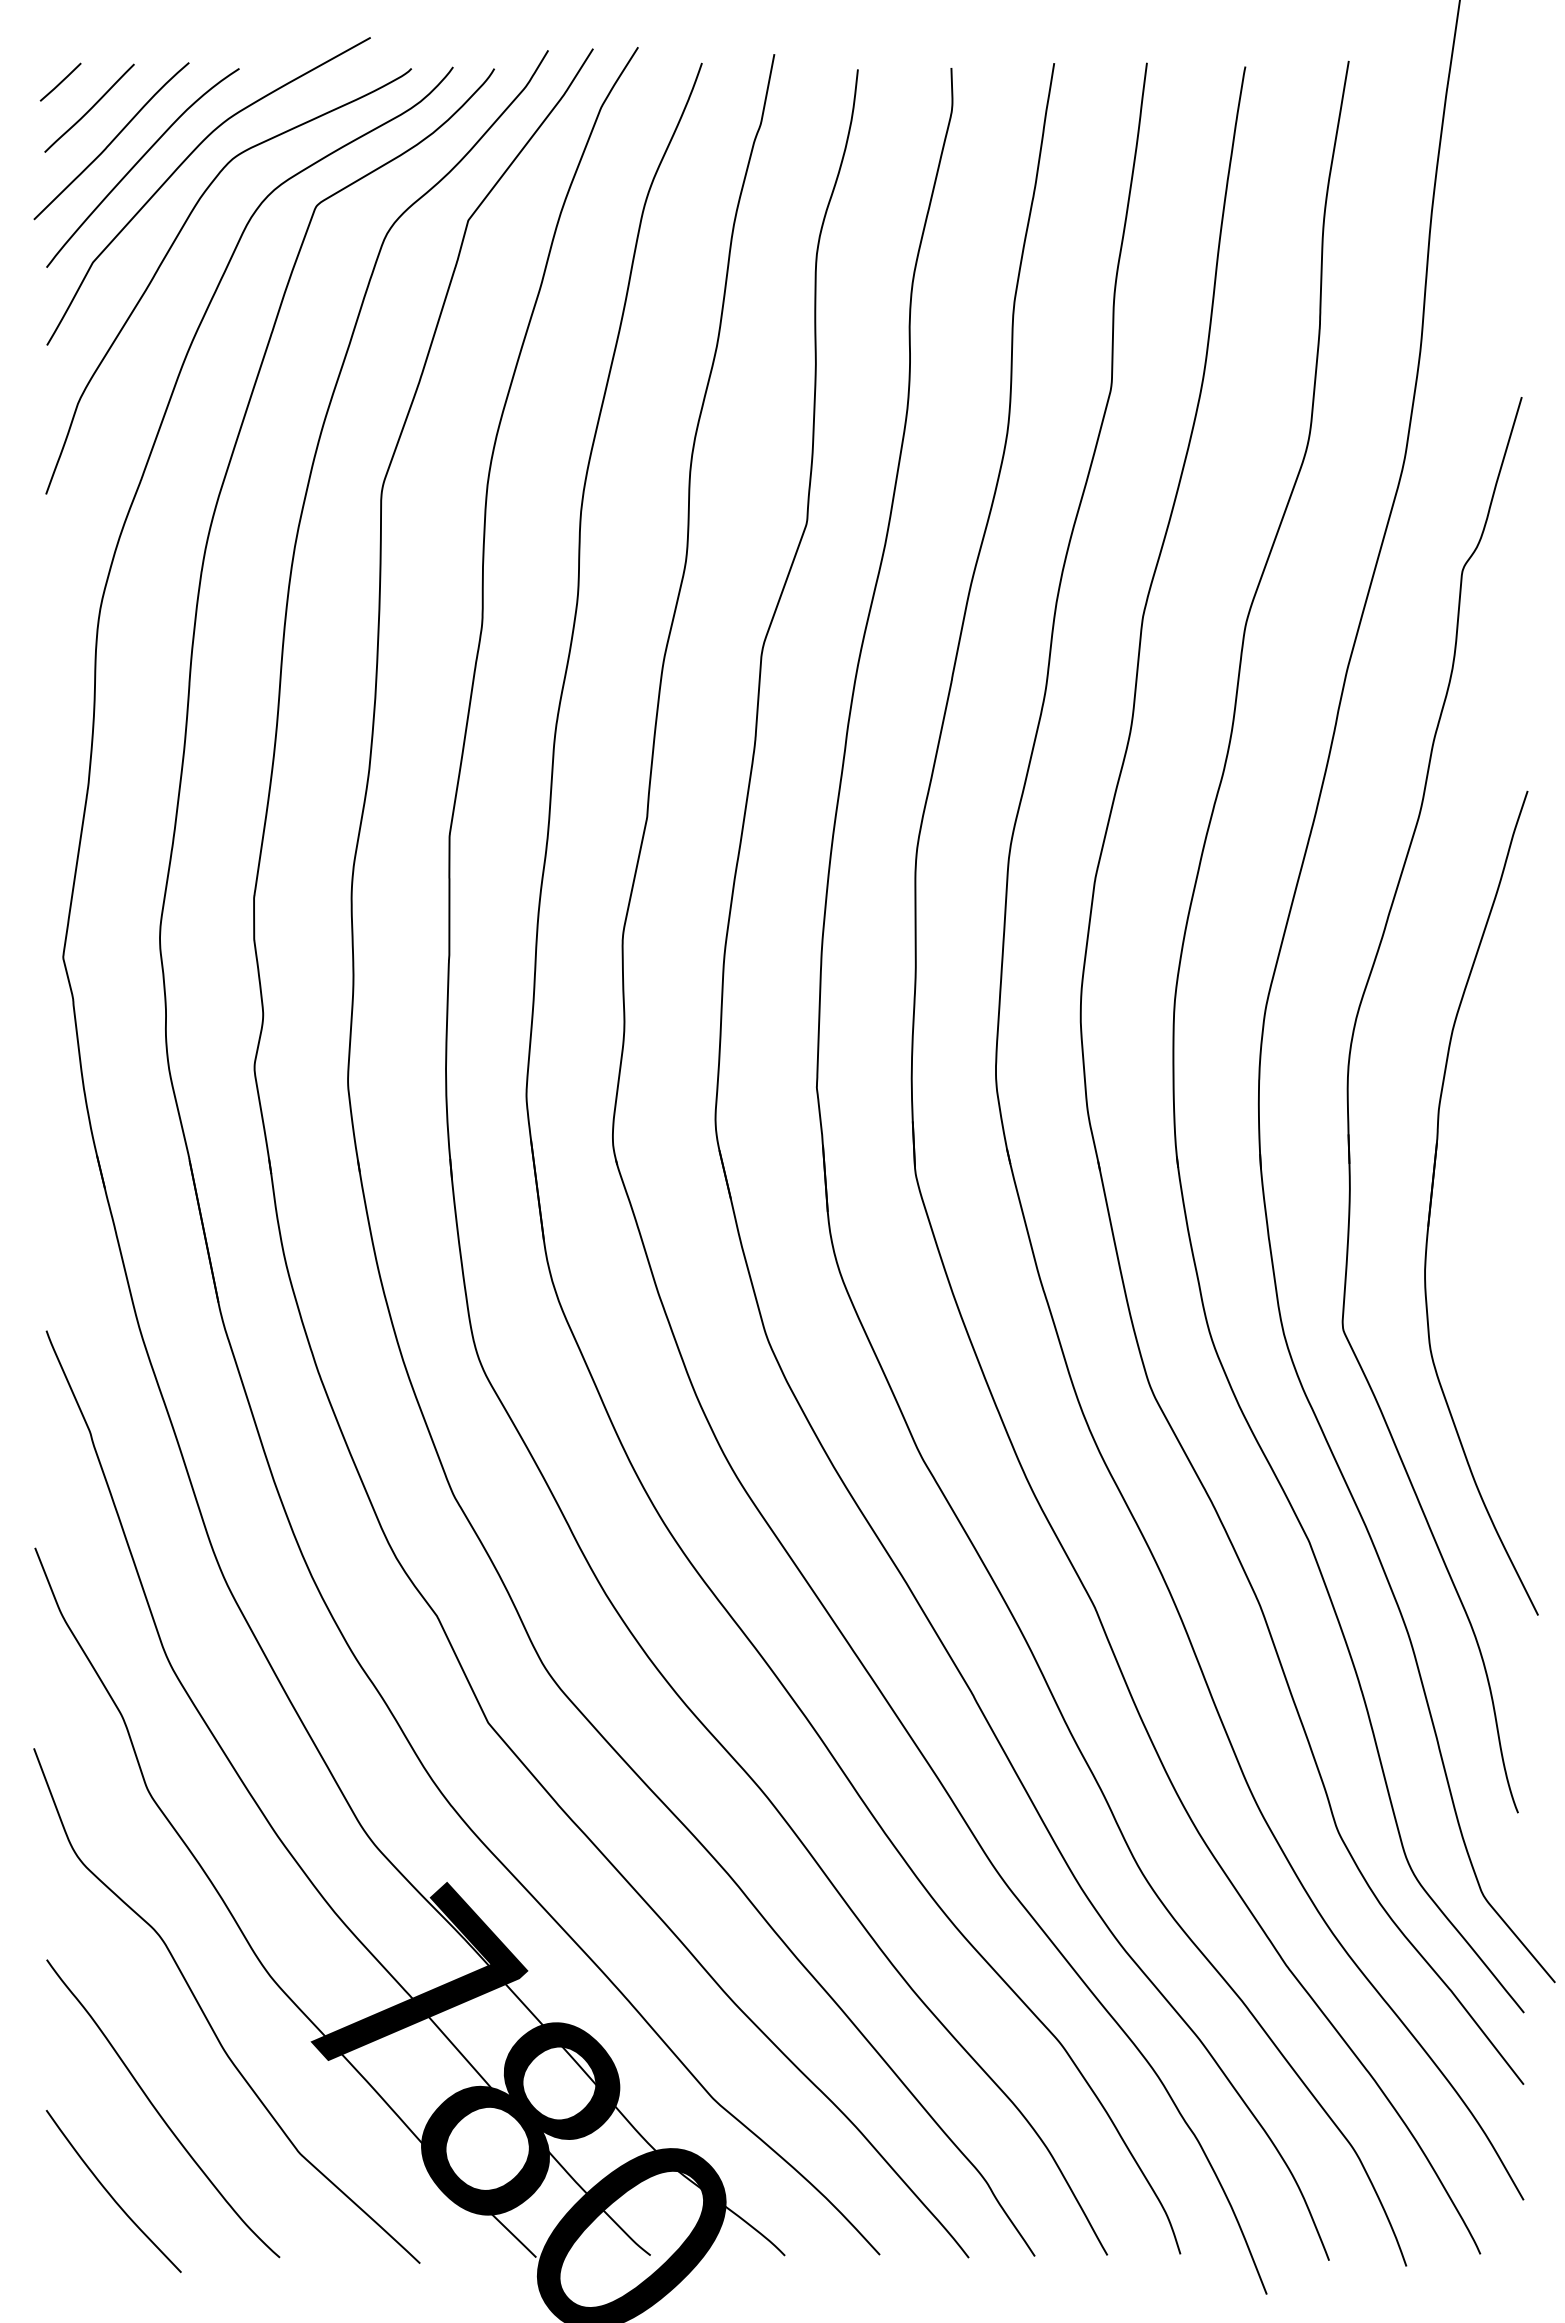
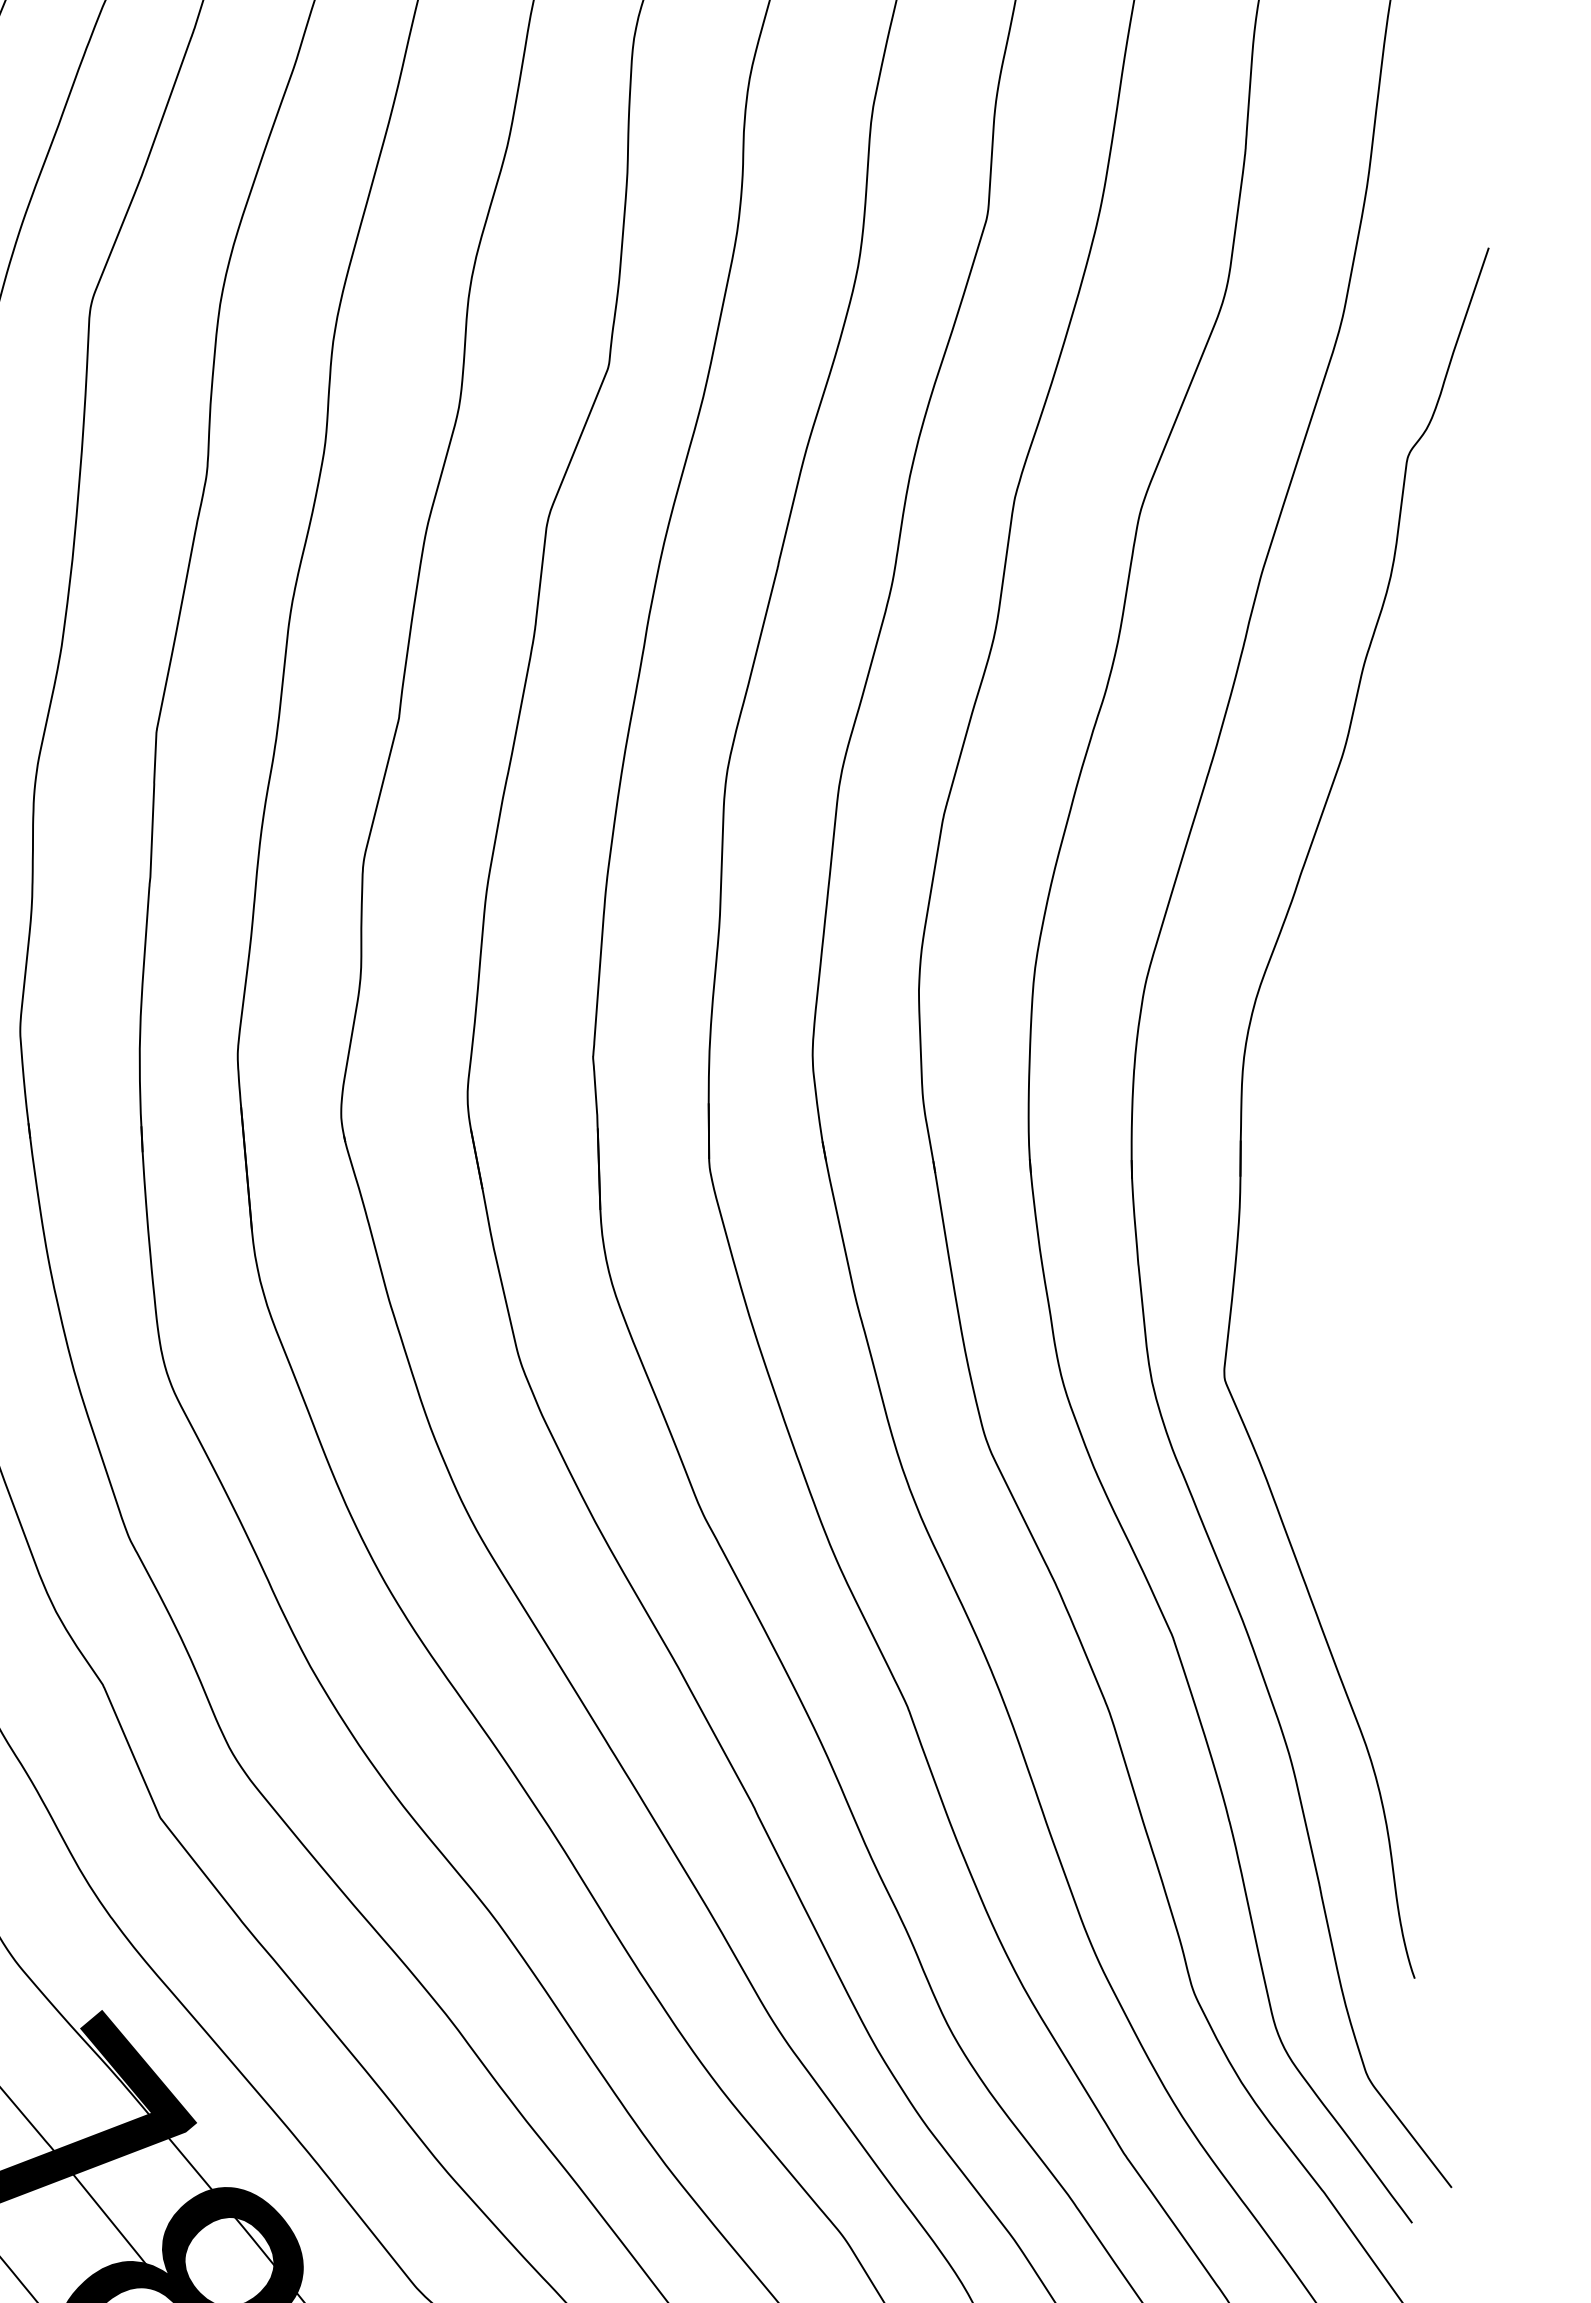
part: (1432, 1198) -> (1340, 1223), removed

